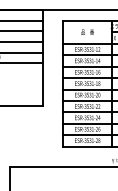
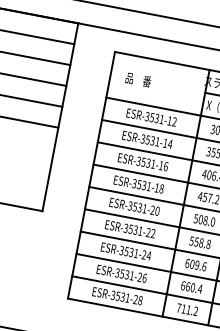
text: (87, 31) -> (138, 78), moved

